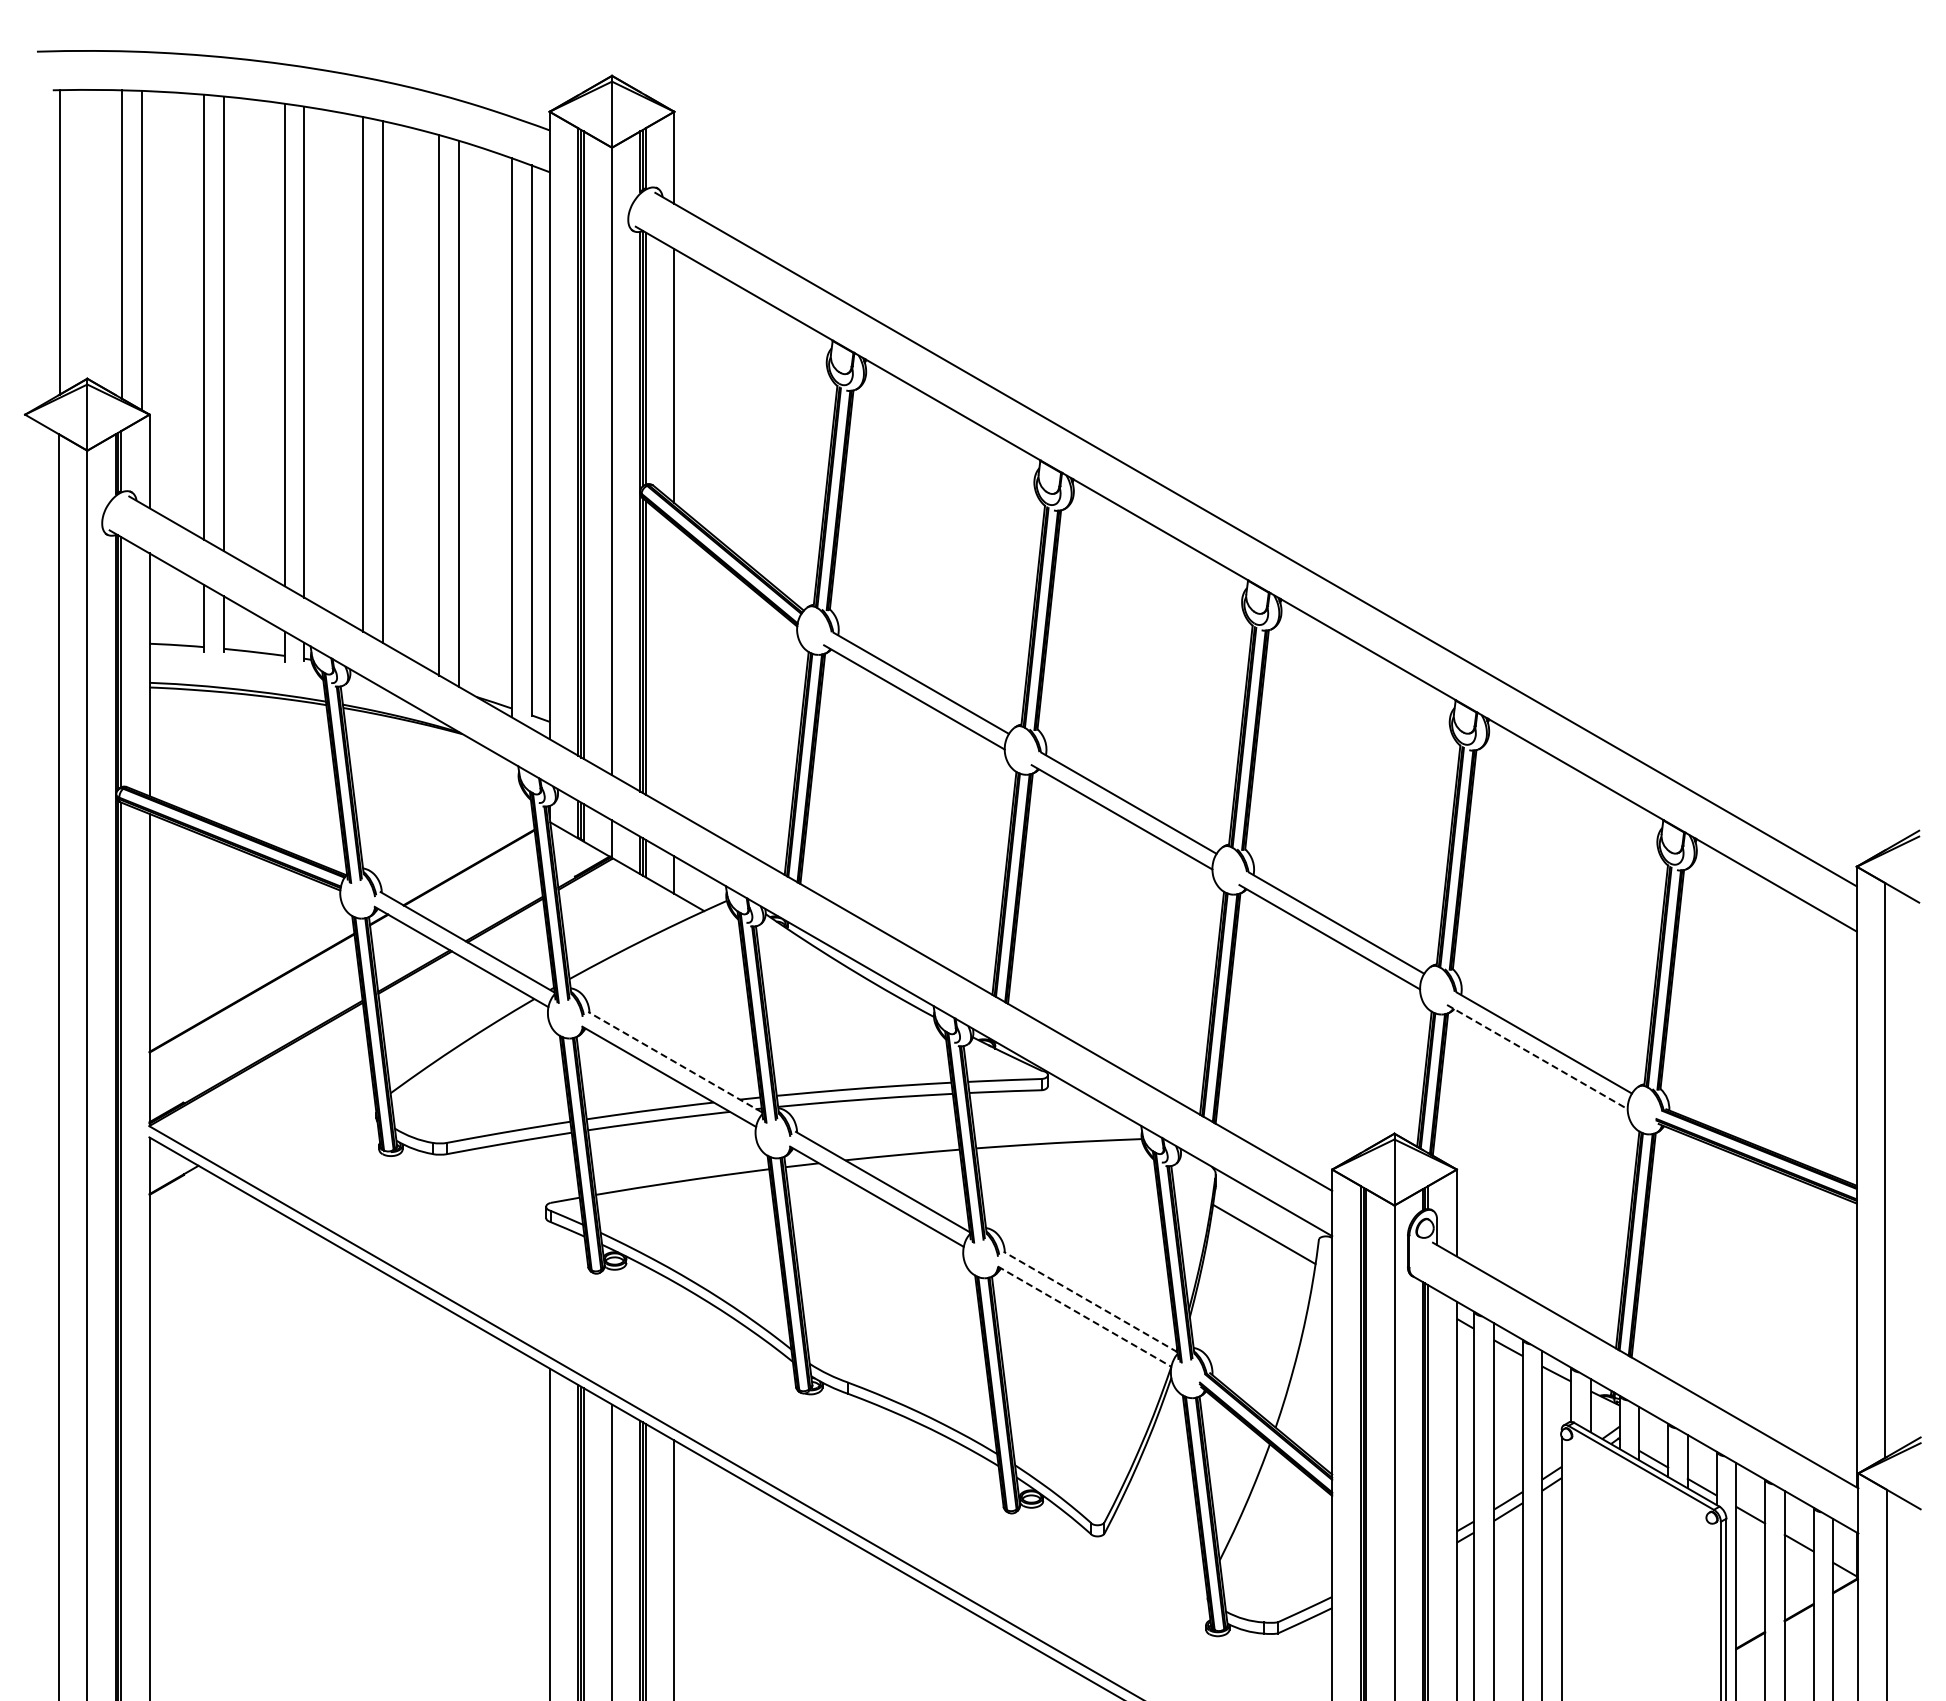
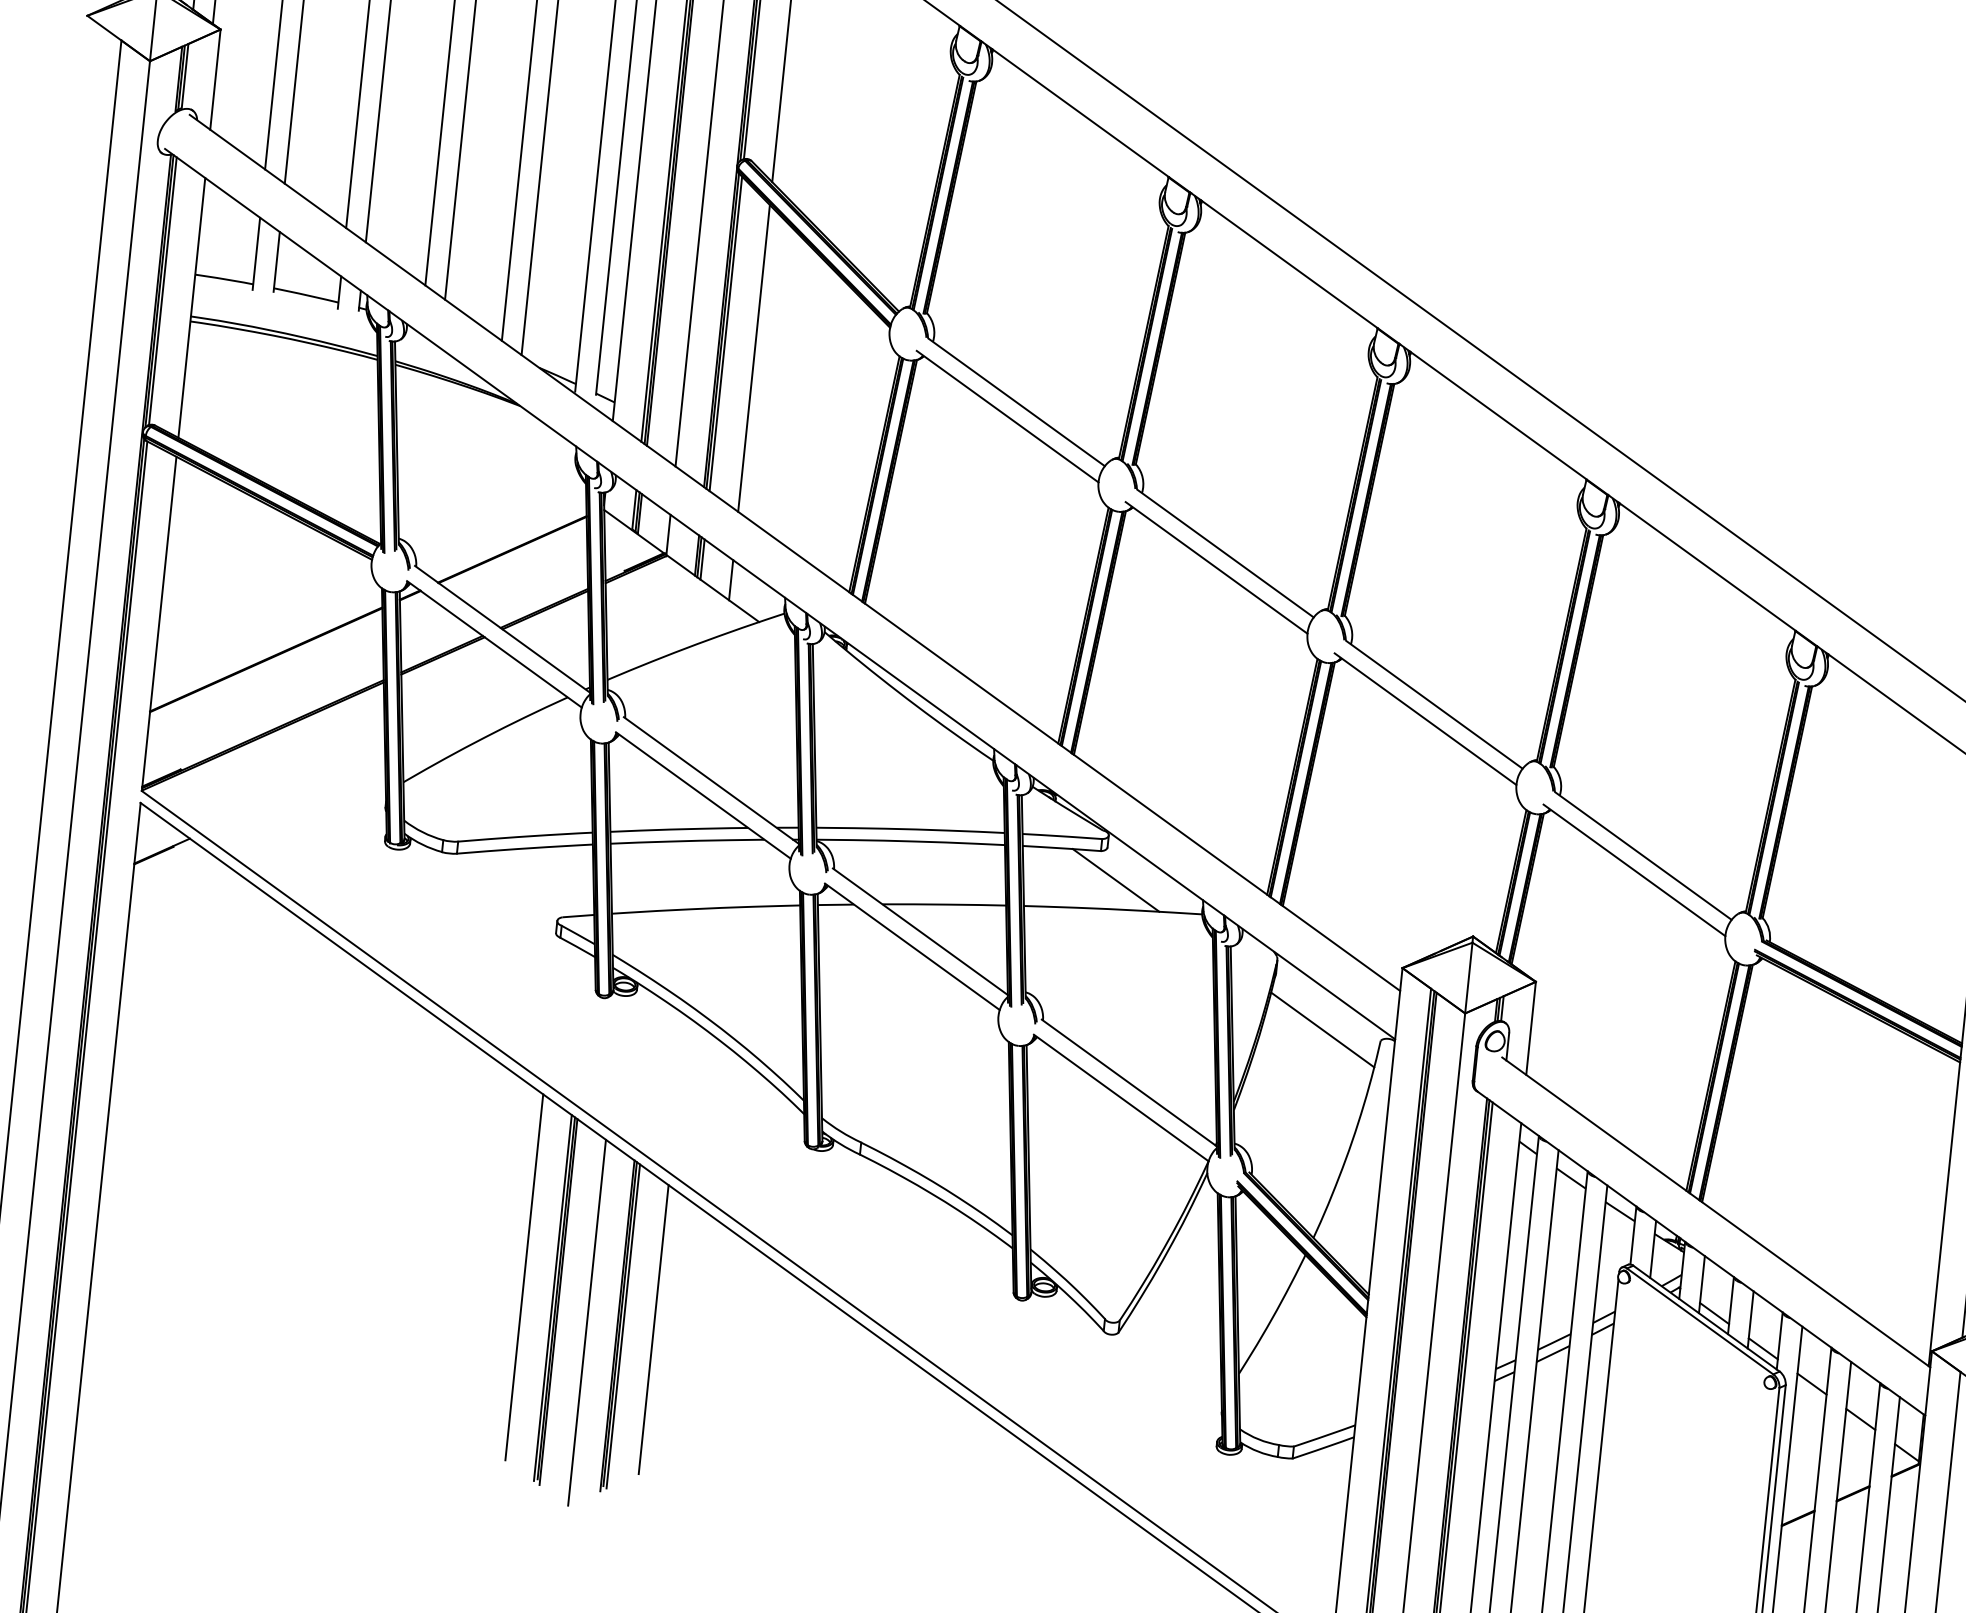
line: (674, 667) -> (754, 358), added
line: (1537, 1057) -> (1634, 870), dashed -> solid
line: (674, 1061) -> (710, 779), dashed -> solid
line: (1058, 1115) -> (1115, 879), added
line: (1090, 1301) -> (1129, 1082), dashed -> solid
line: (1085, 1316) -> (1122, 1097), dashed -> solid

